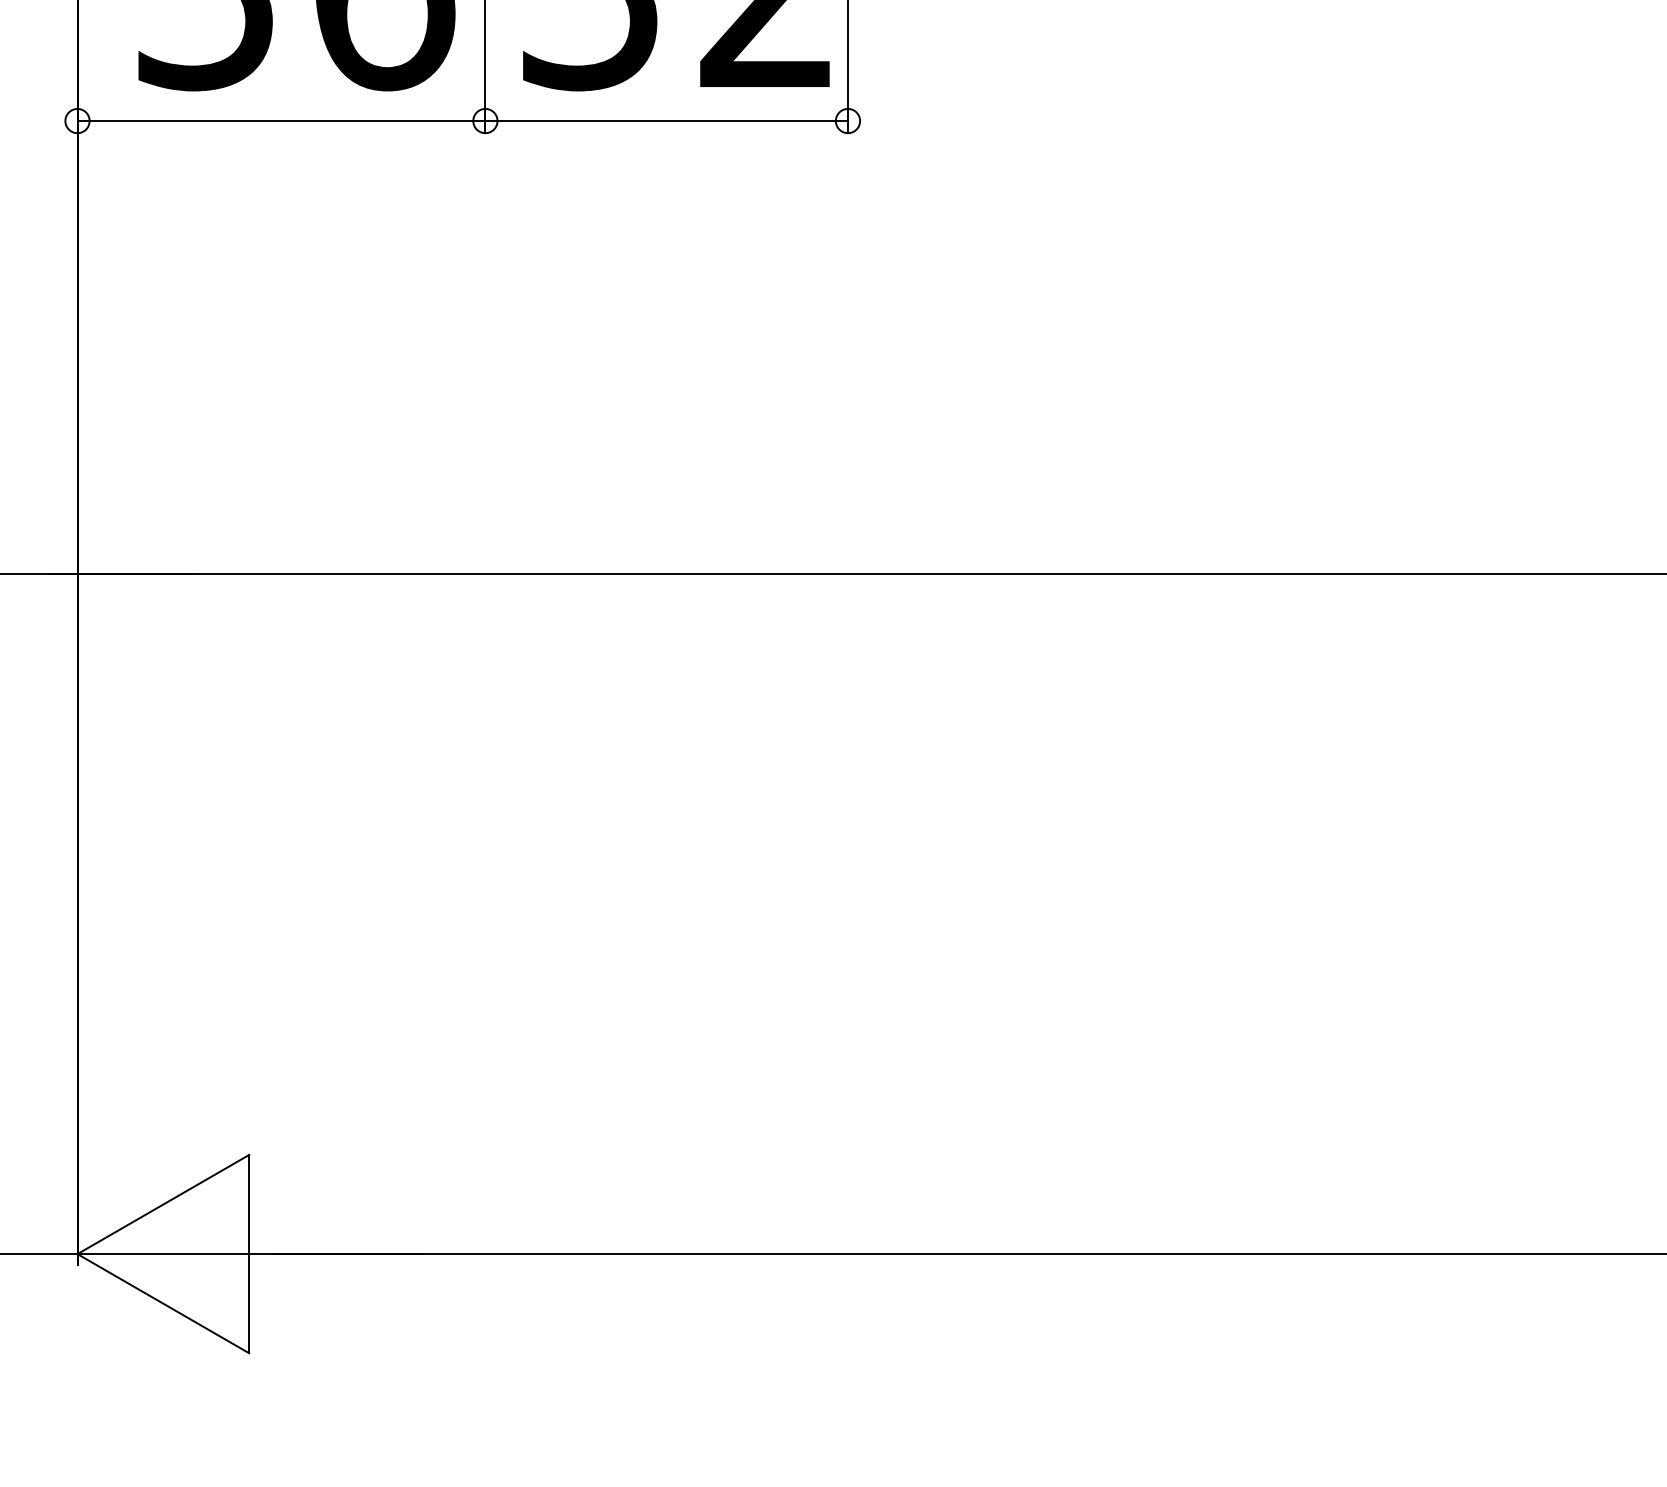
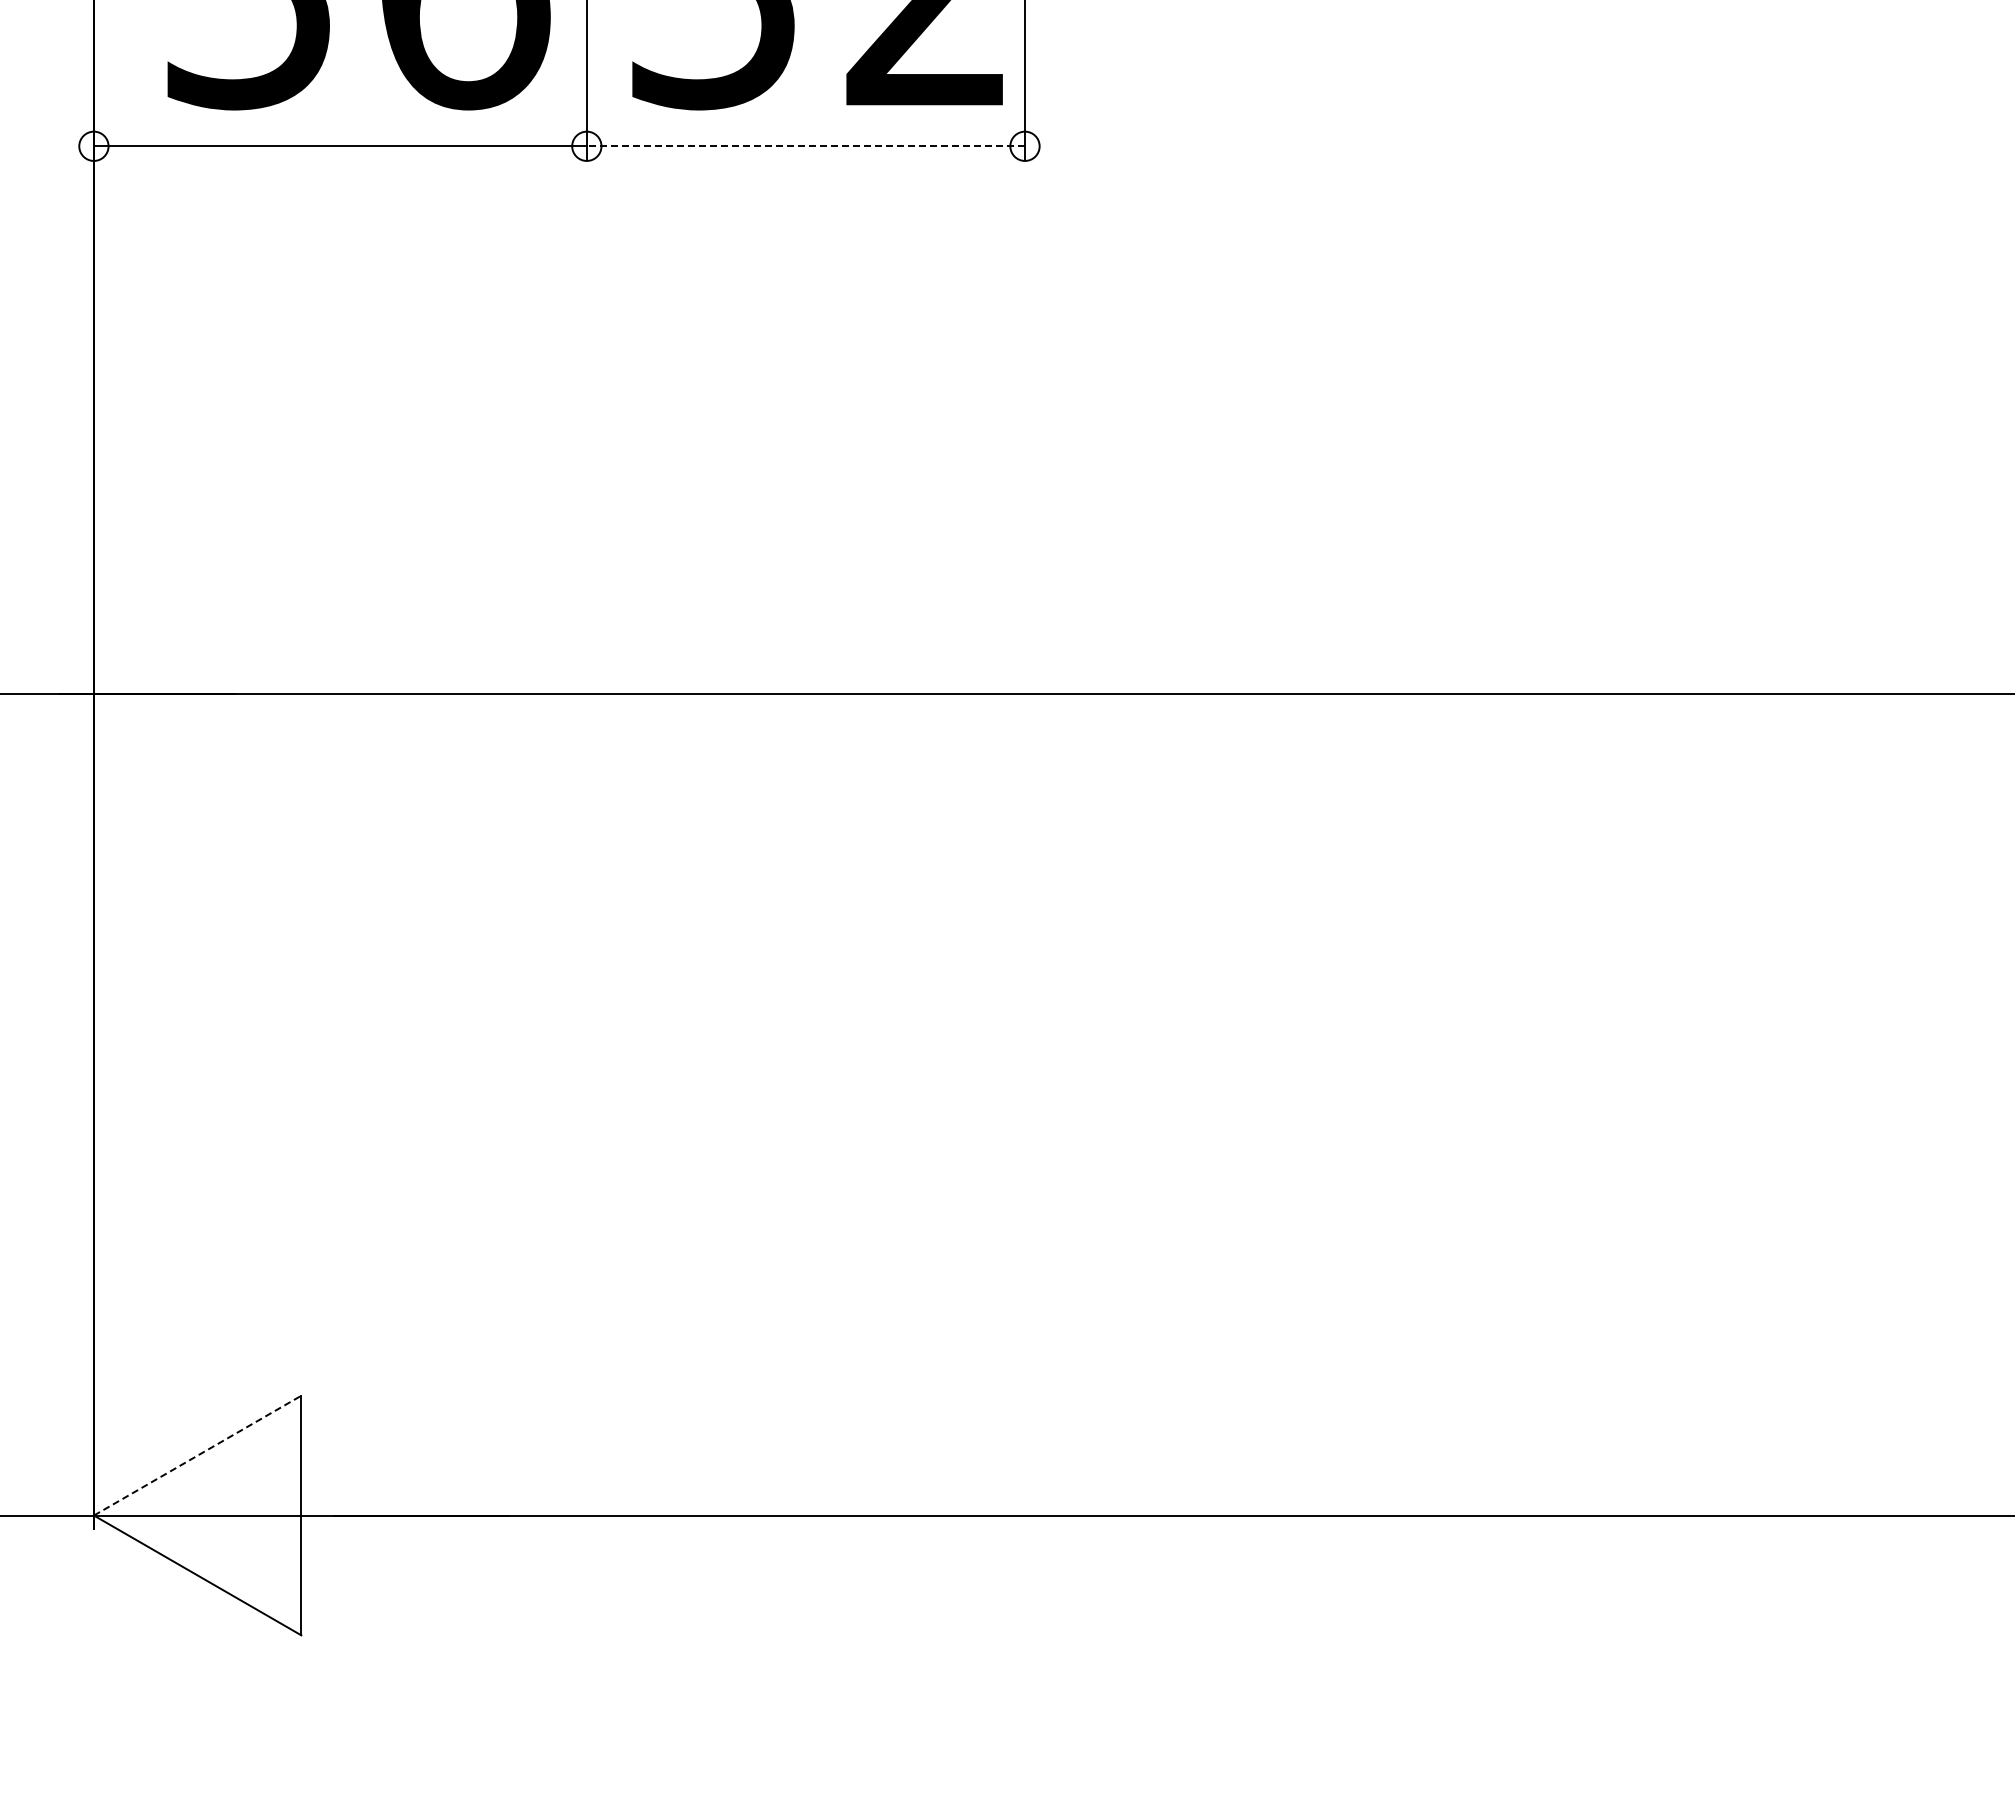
line: (666, 121) -> (805, 146), solid -> dashed
line: (163, 1204) -> (197, 1455), solid -> dashed

